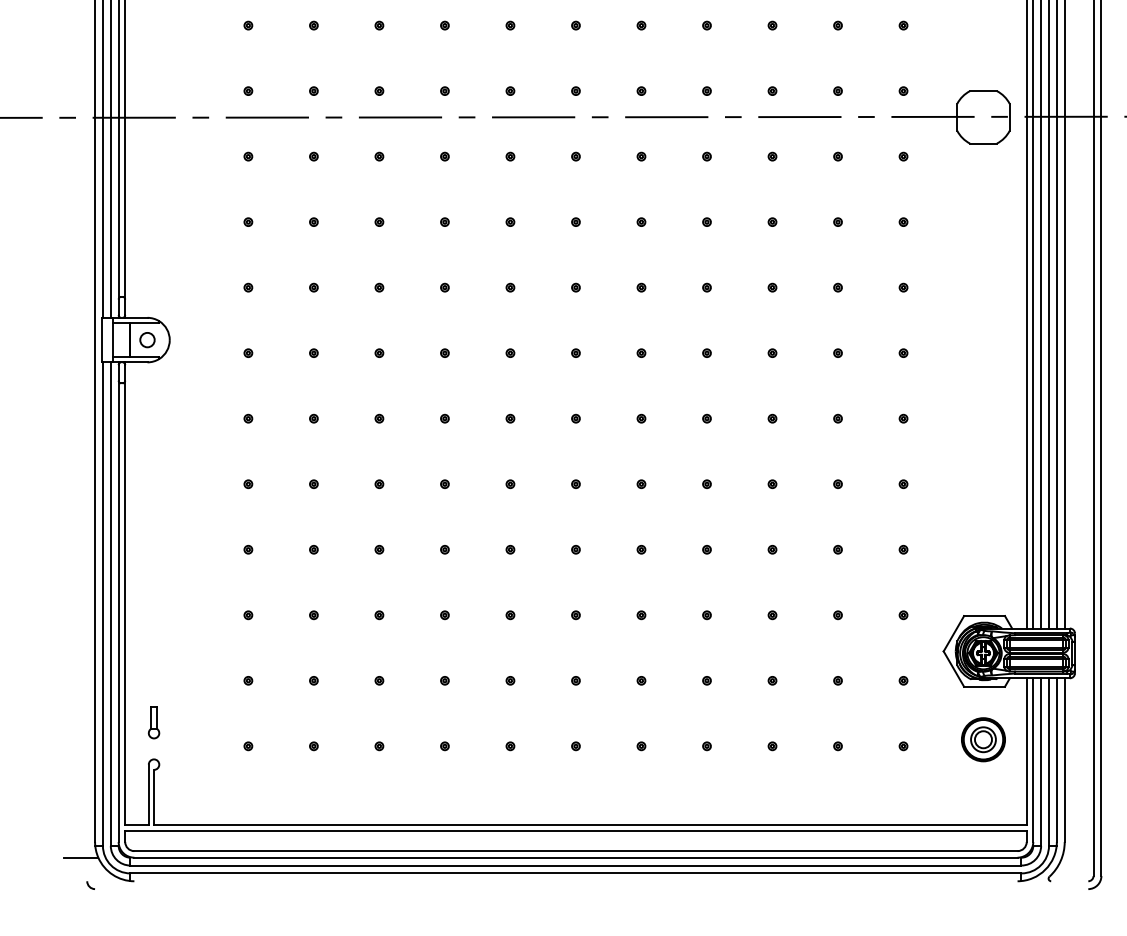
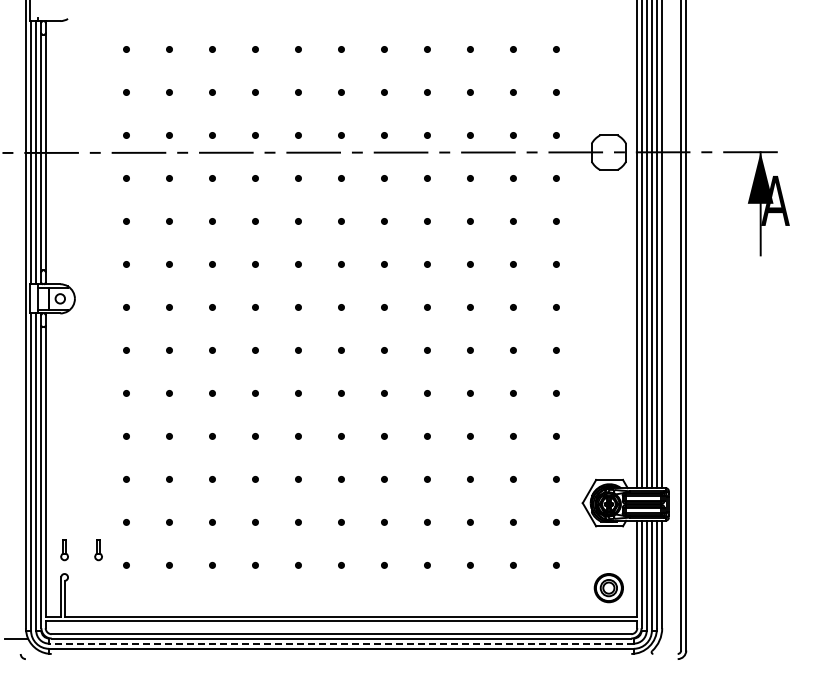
part: (205, 723) -> (98, 550), added
part: (982, 740) -> (608, 588), moved
line: (574, 865) -> (340, 643), solid -> dashed

